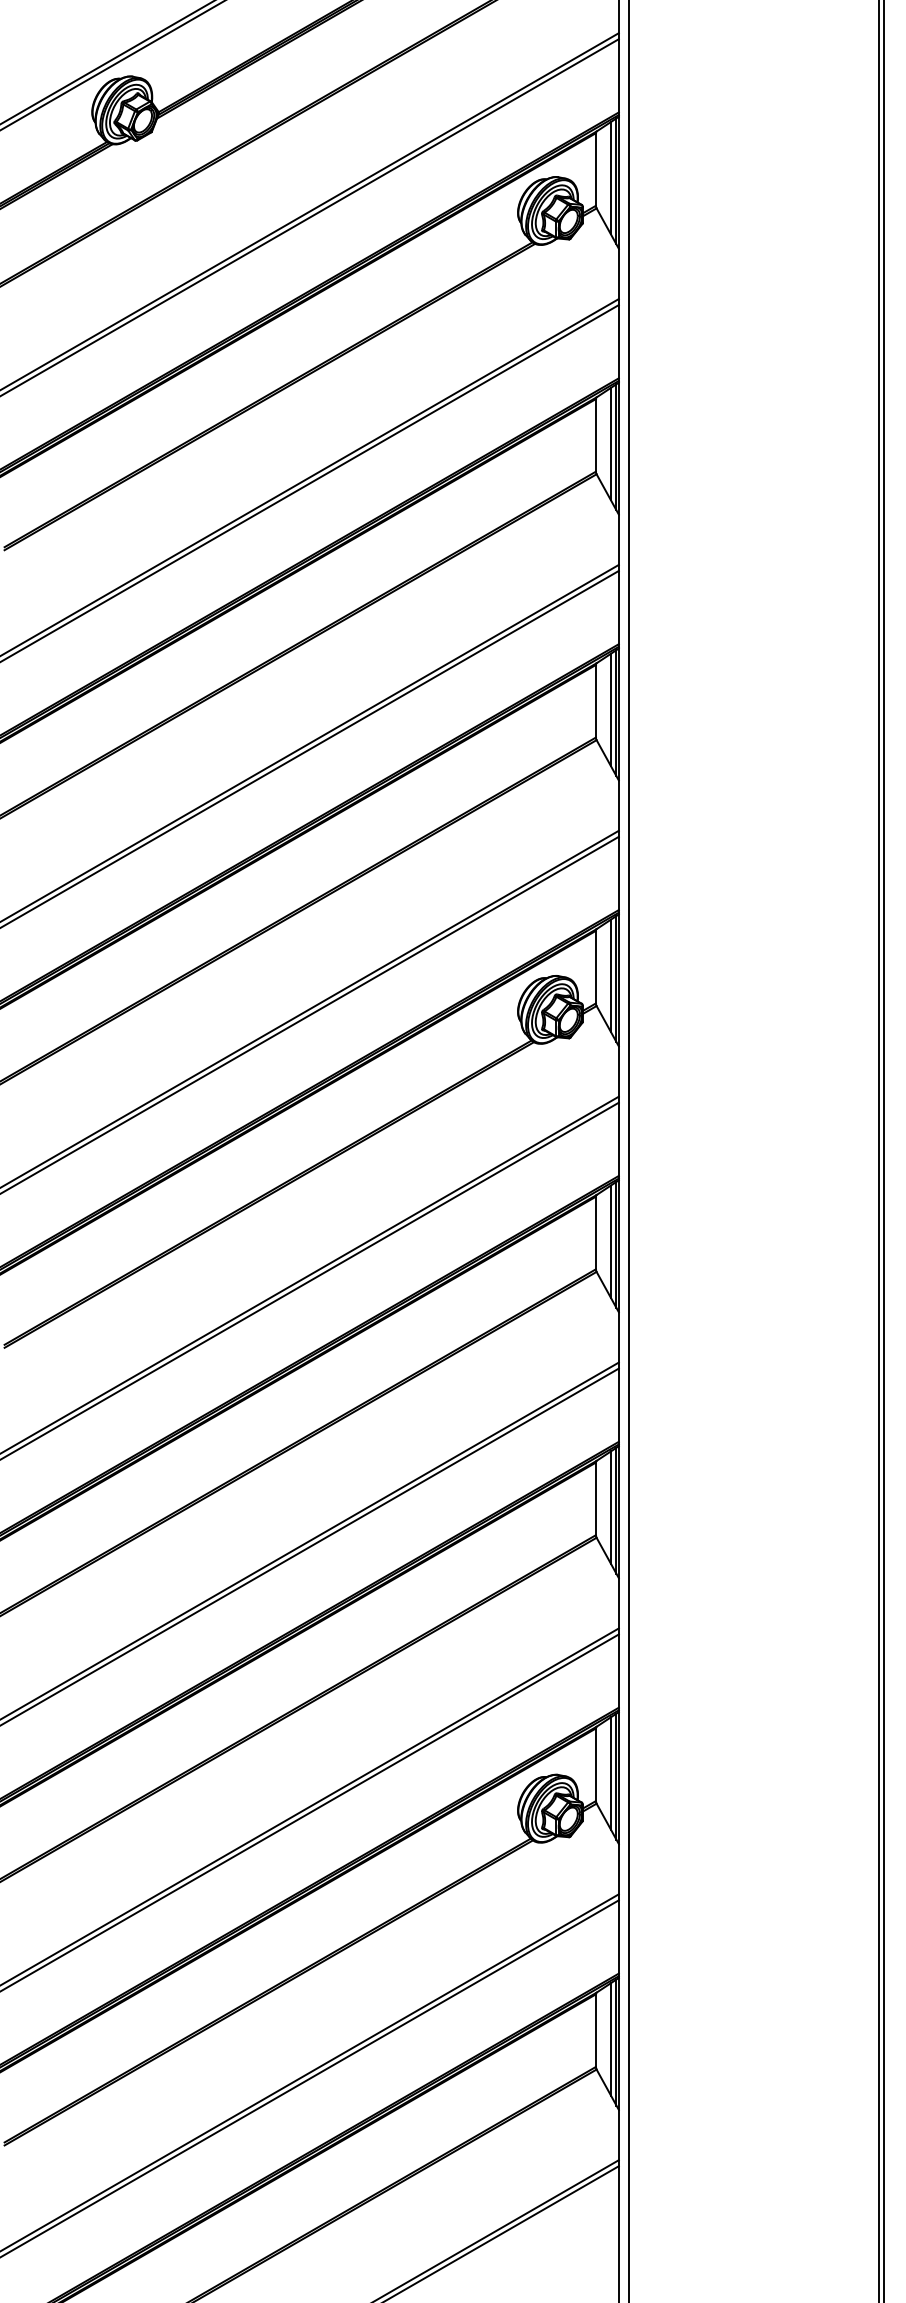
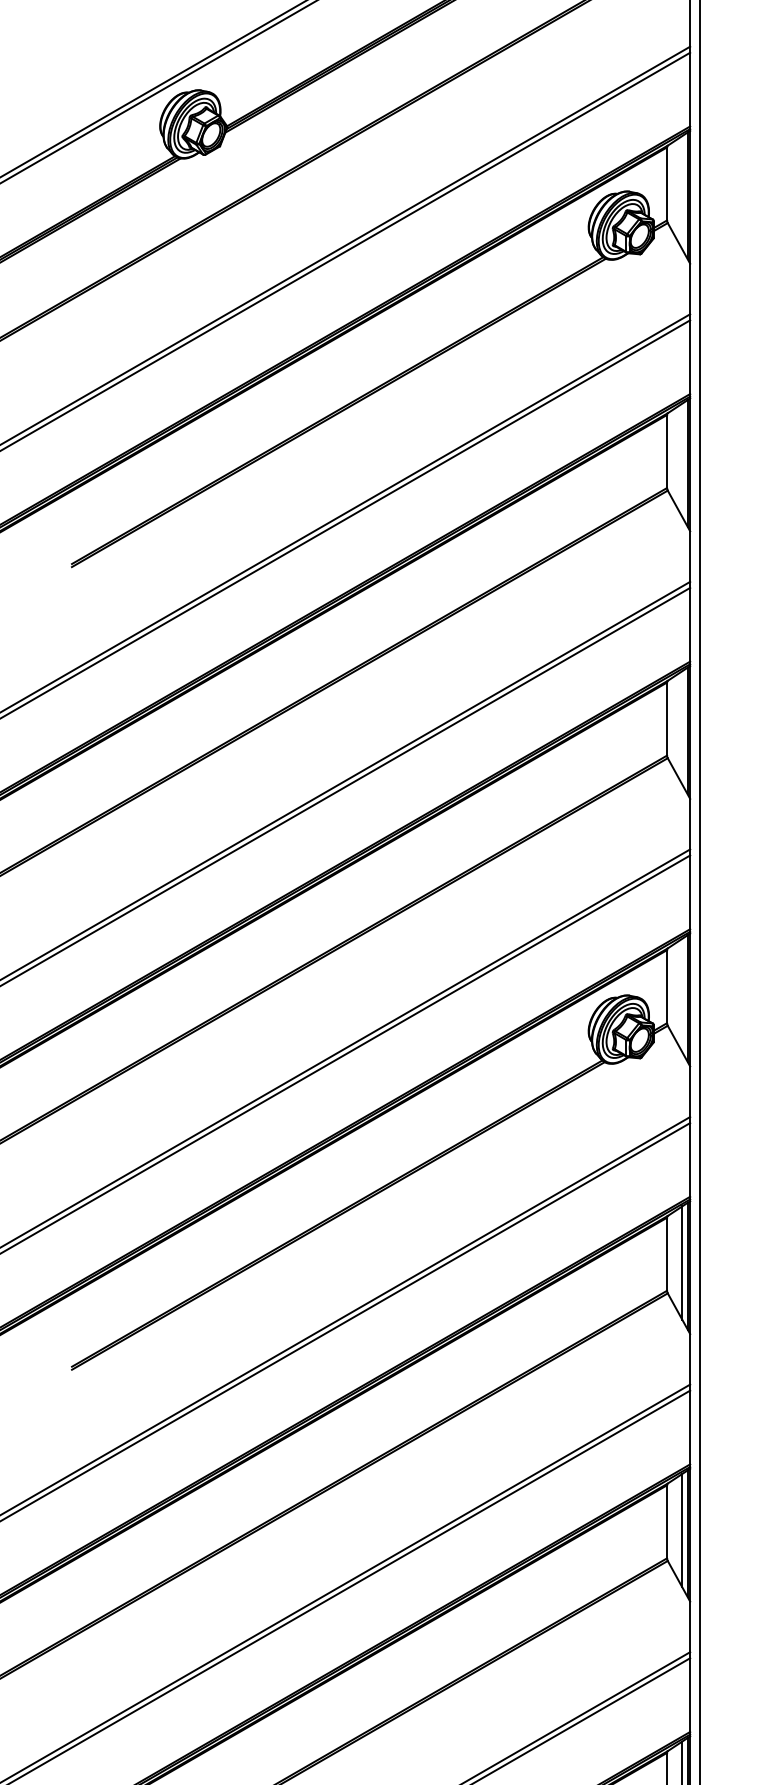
line: (610, 178) -> (681, 192), removed
line: (610, 443) -> (681, 459), removed
line: (610, 709) -> (681, 727), removed
line: (610, 975) -> (681, 995), removed

